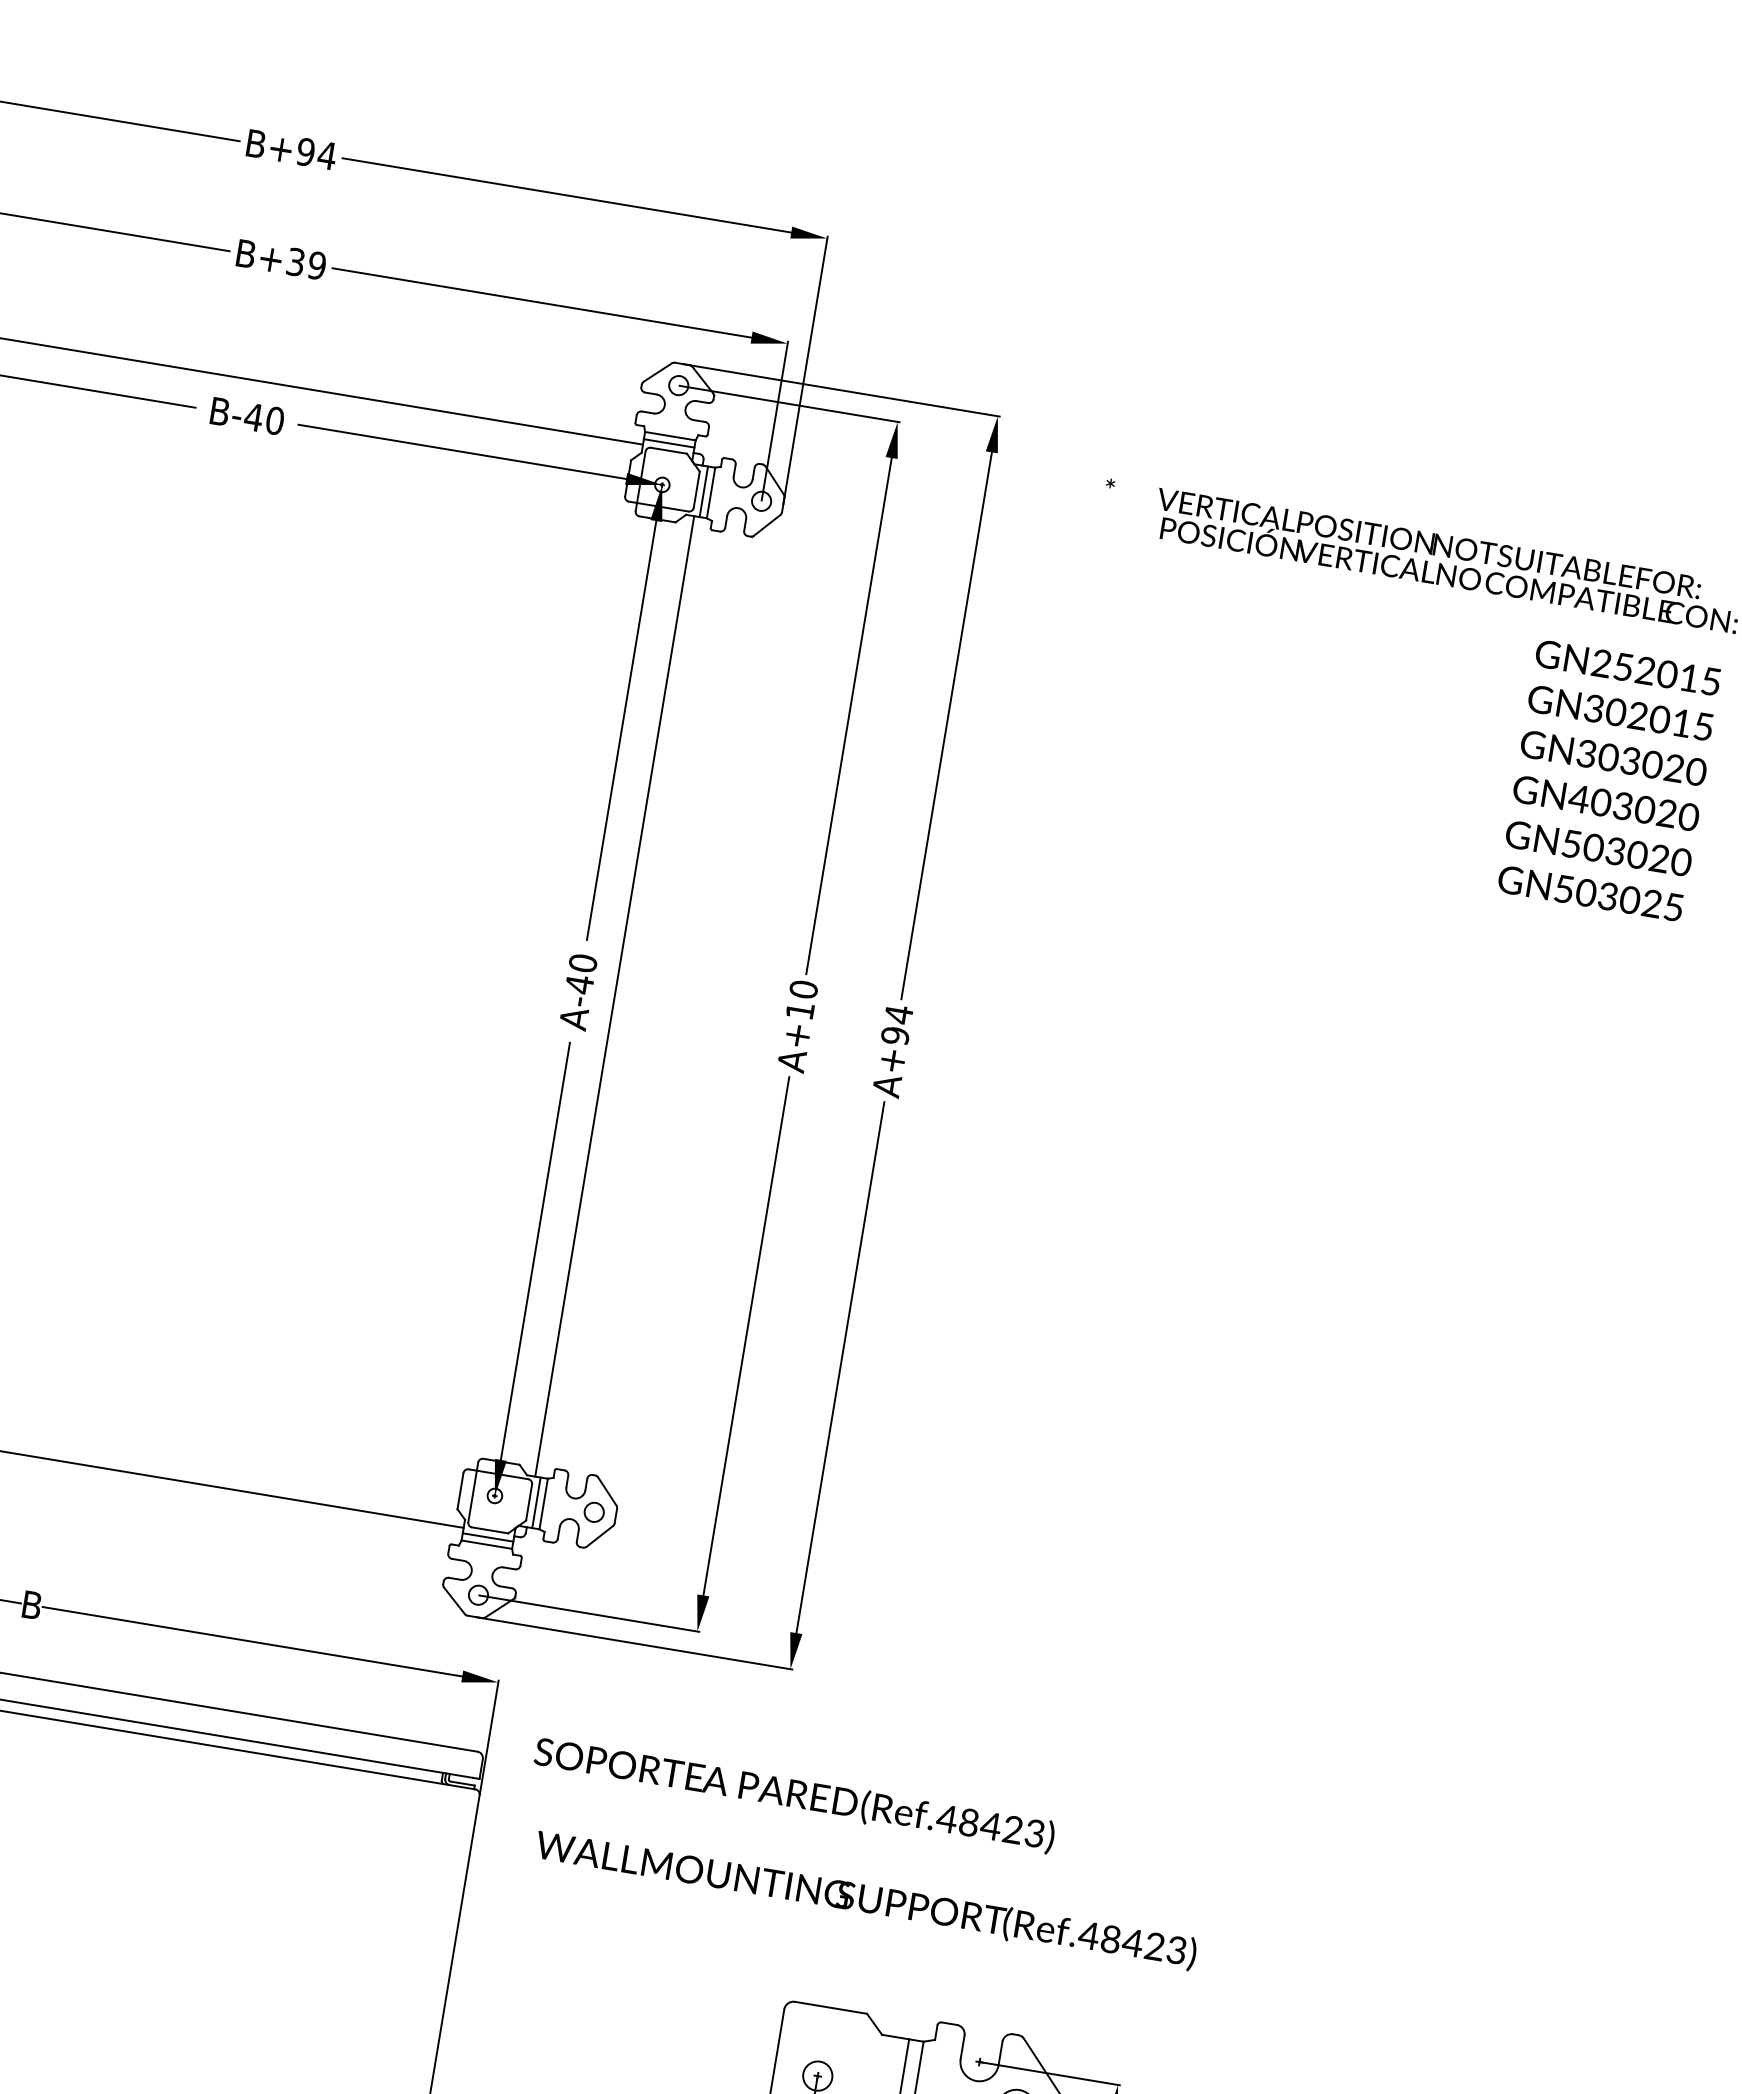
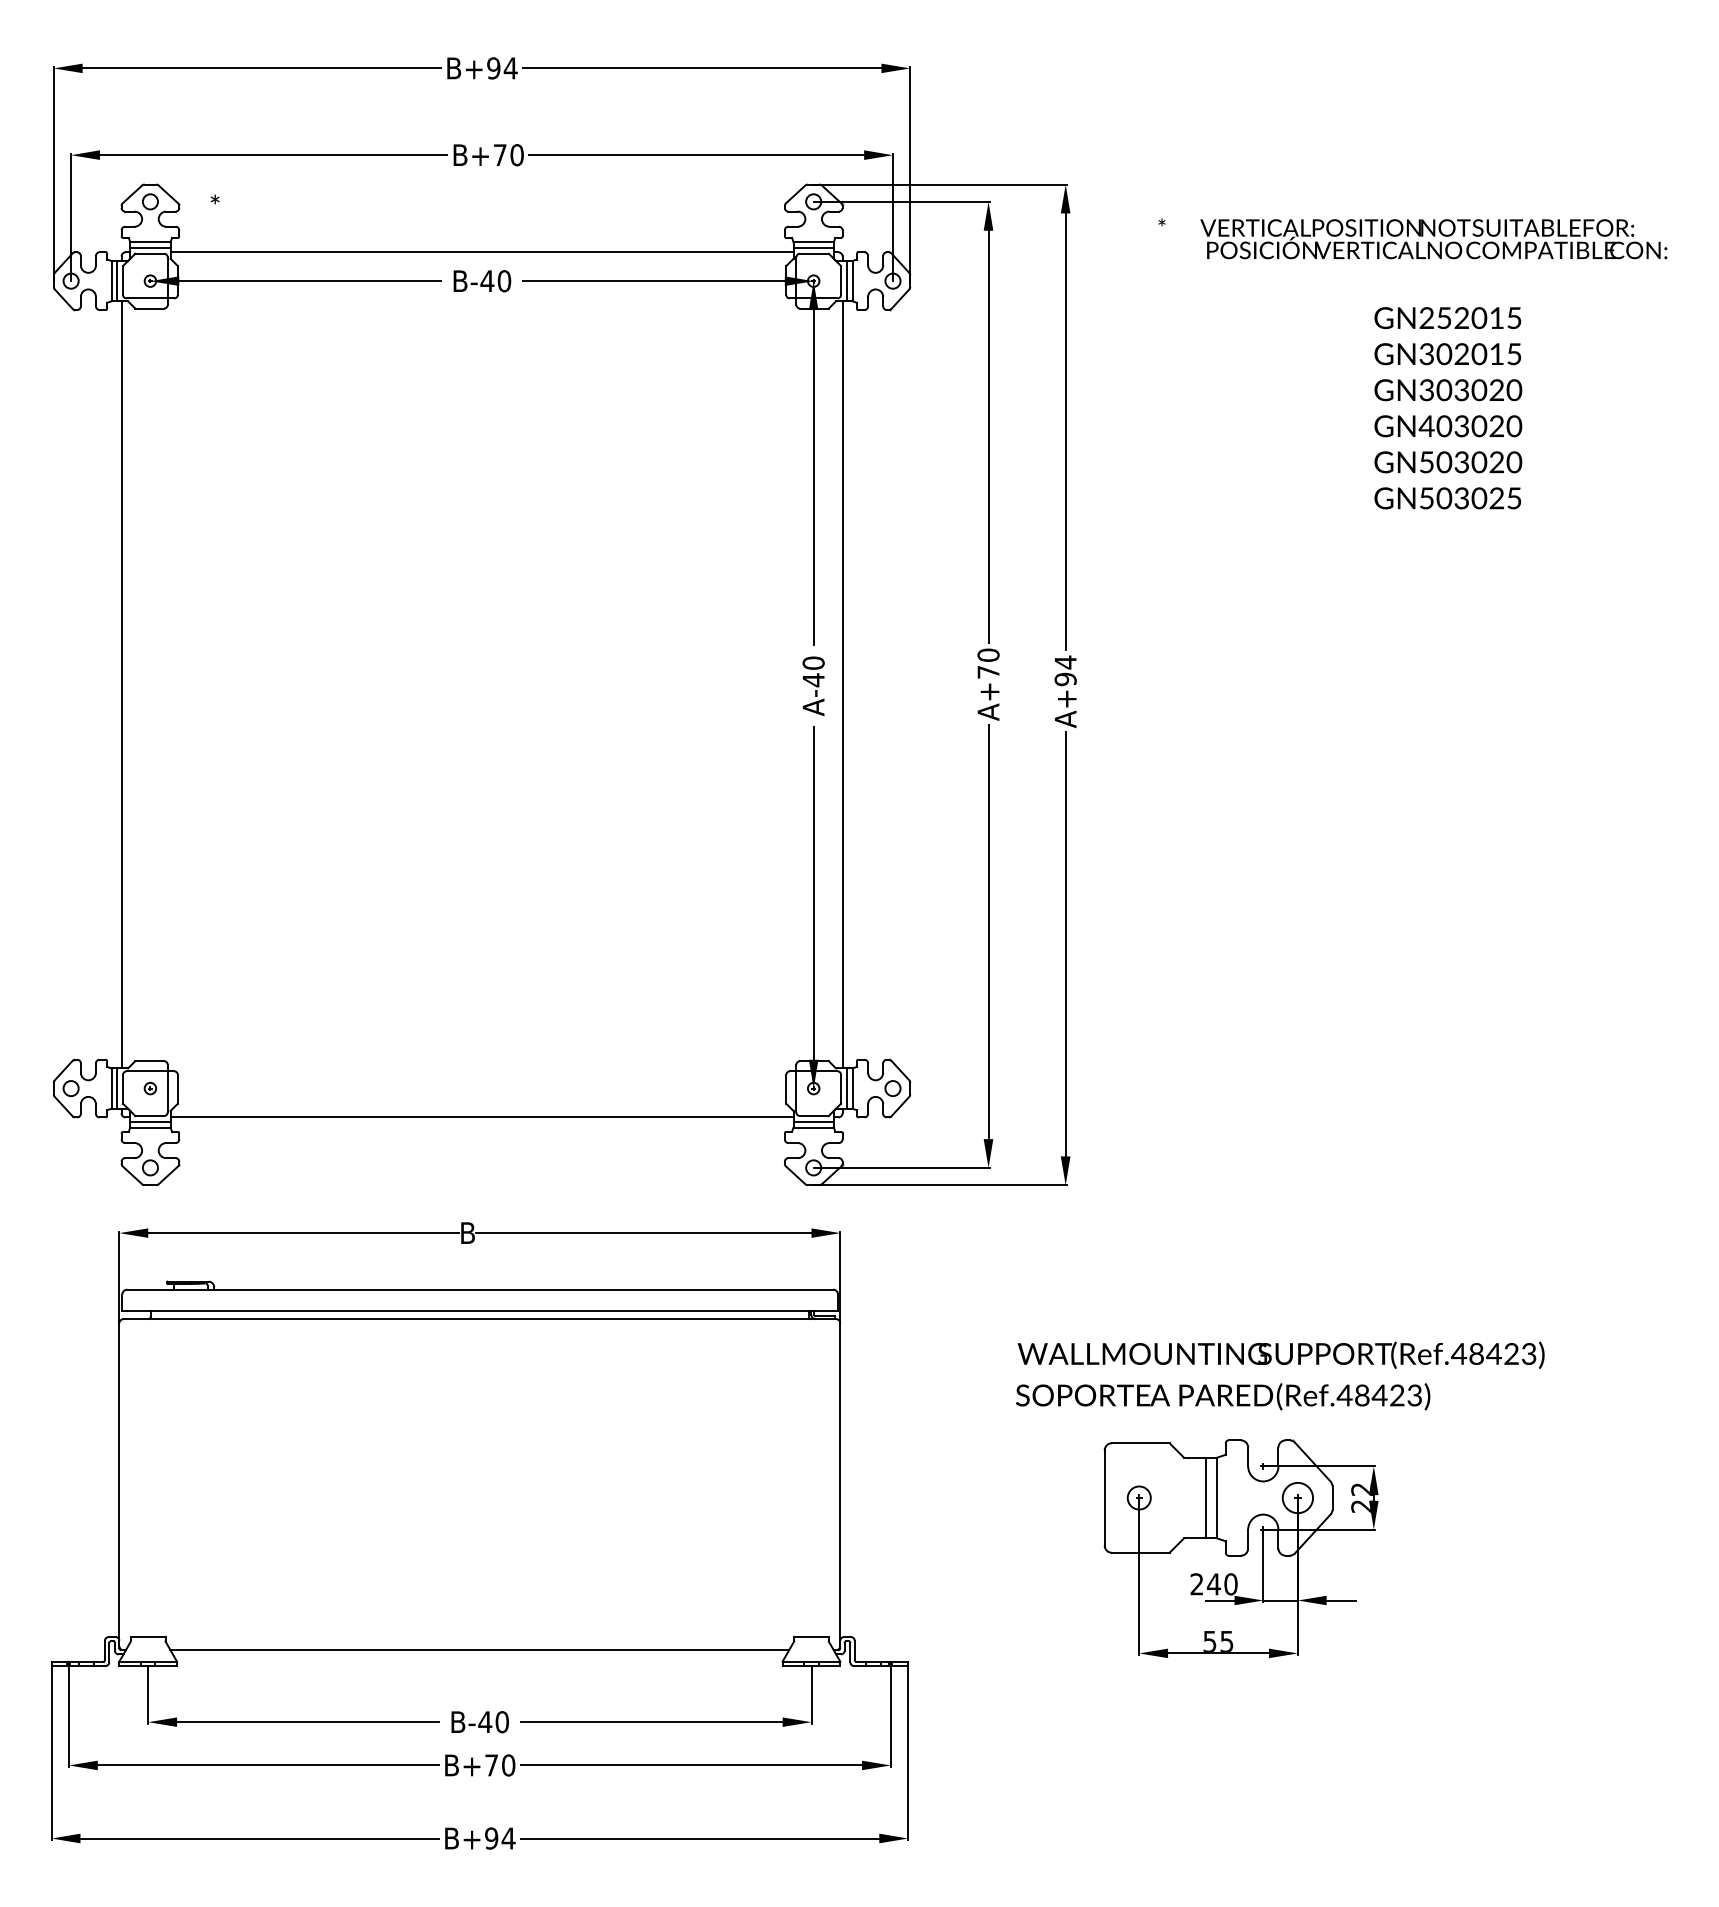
text: (306, 264) -> (508, 155), B+39 -> B+70
text: (1610, 781) -> (1448, 408), moved
text: (800, 1011) -> (988, 672), A+10 -> A+70
text: (795, 1795) -> (1223, 1396), moved
text: (865, 1899) -> (1280, 1354), moved

